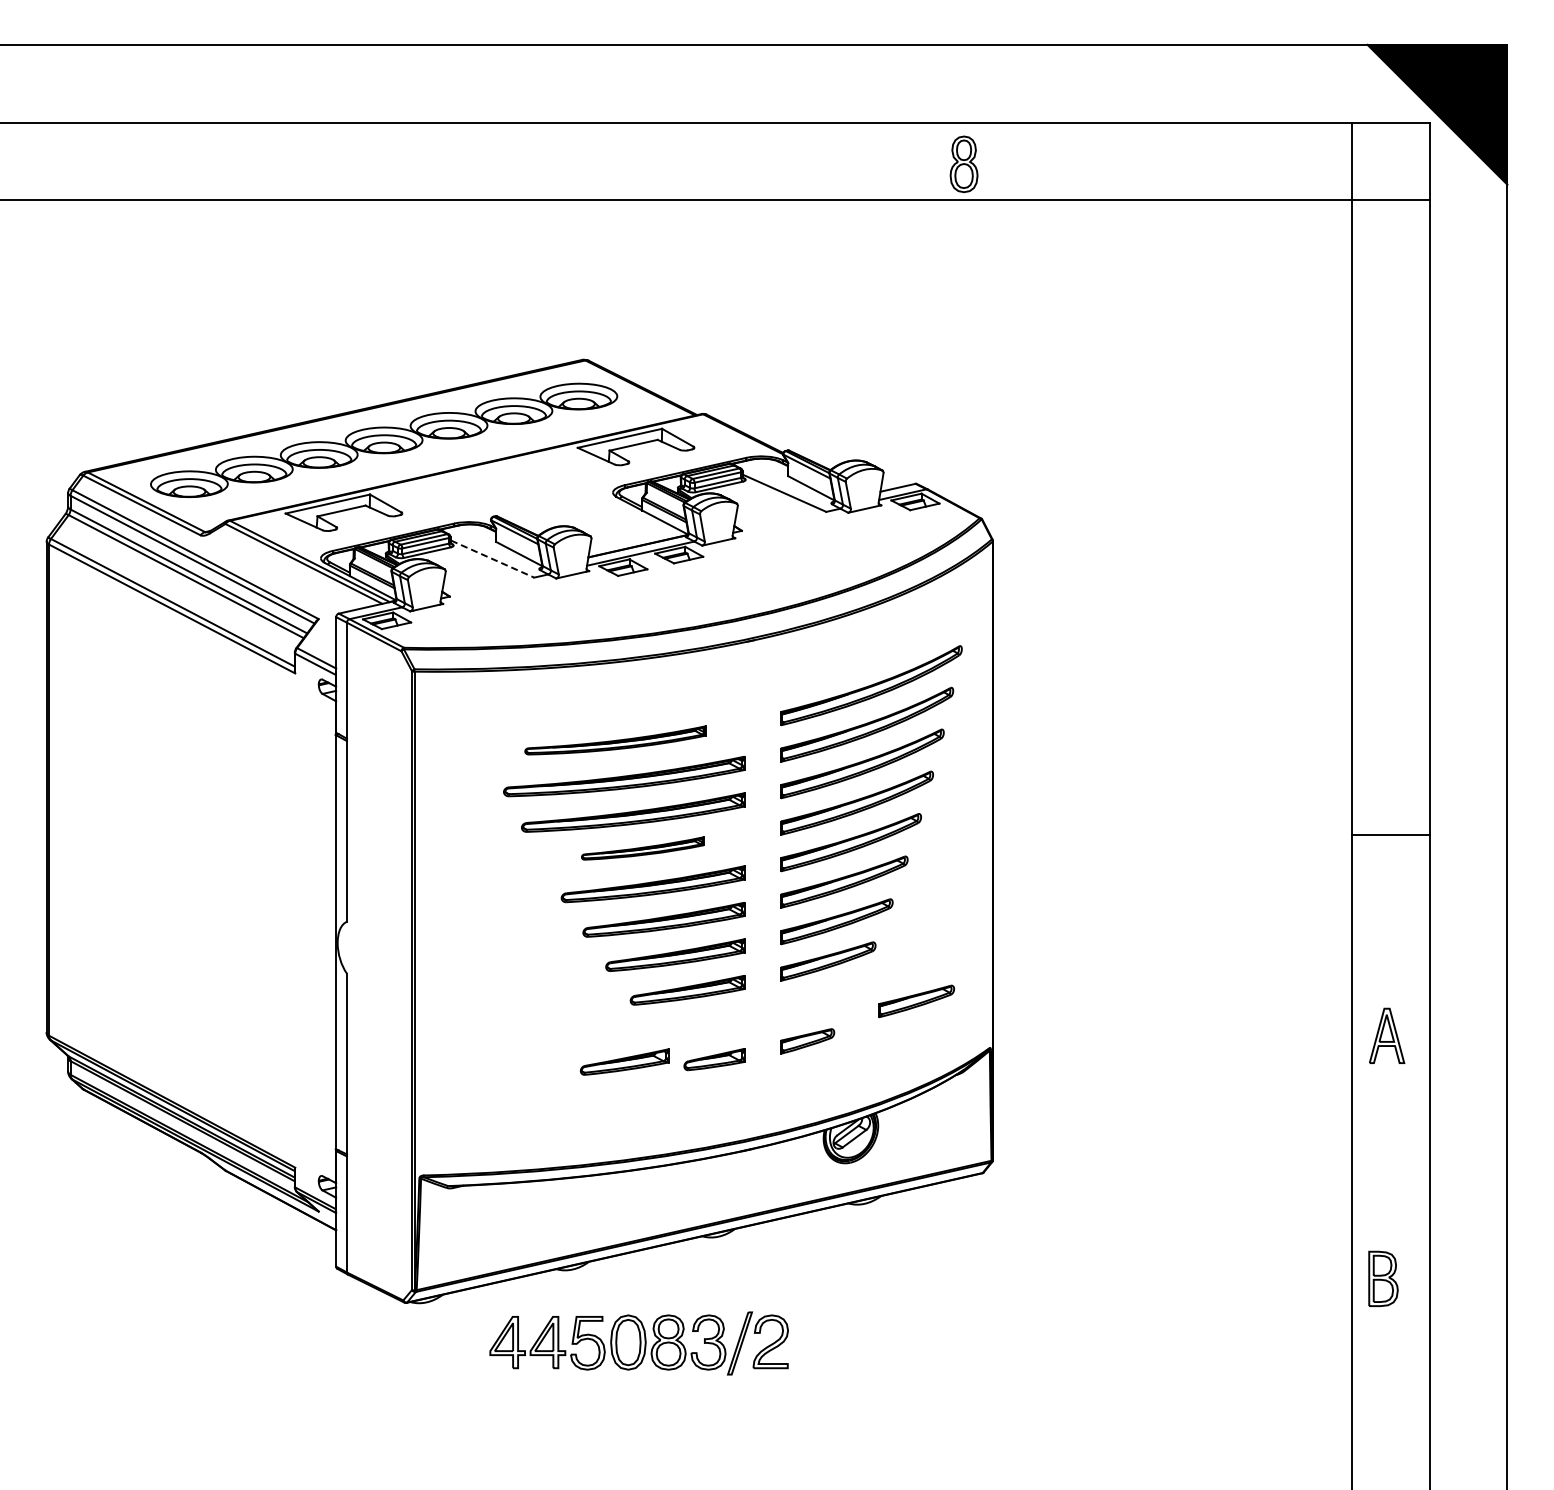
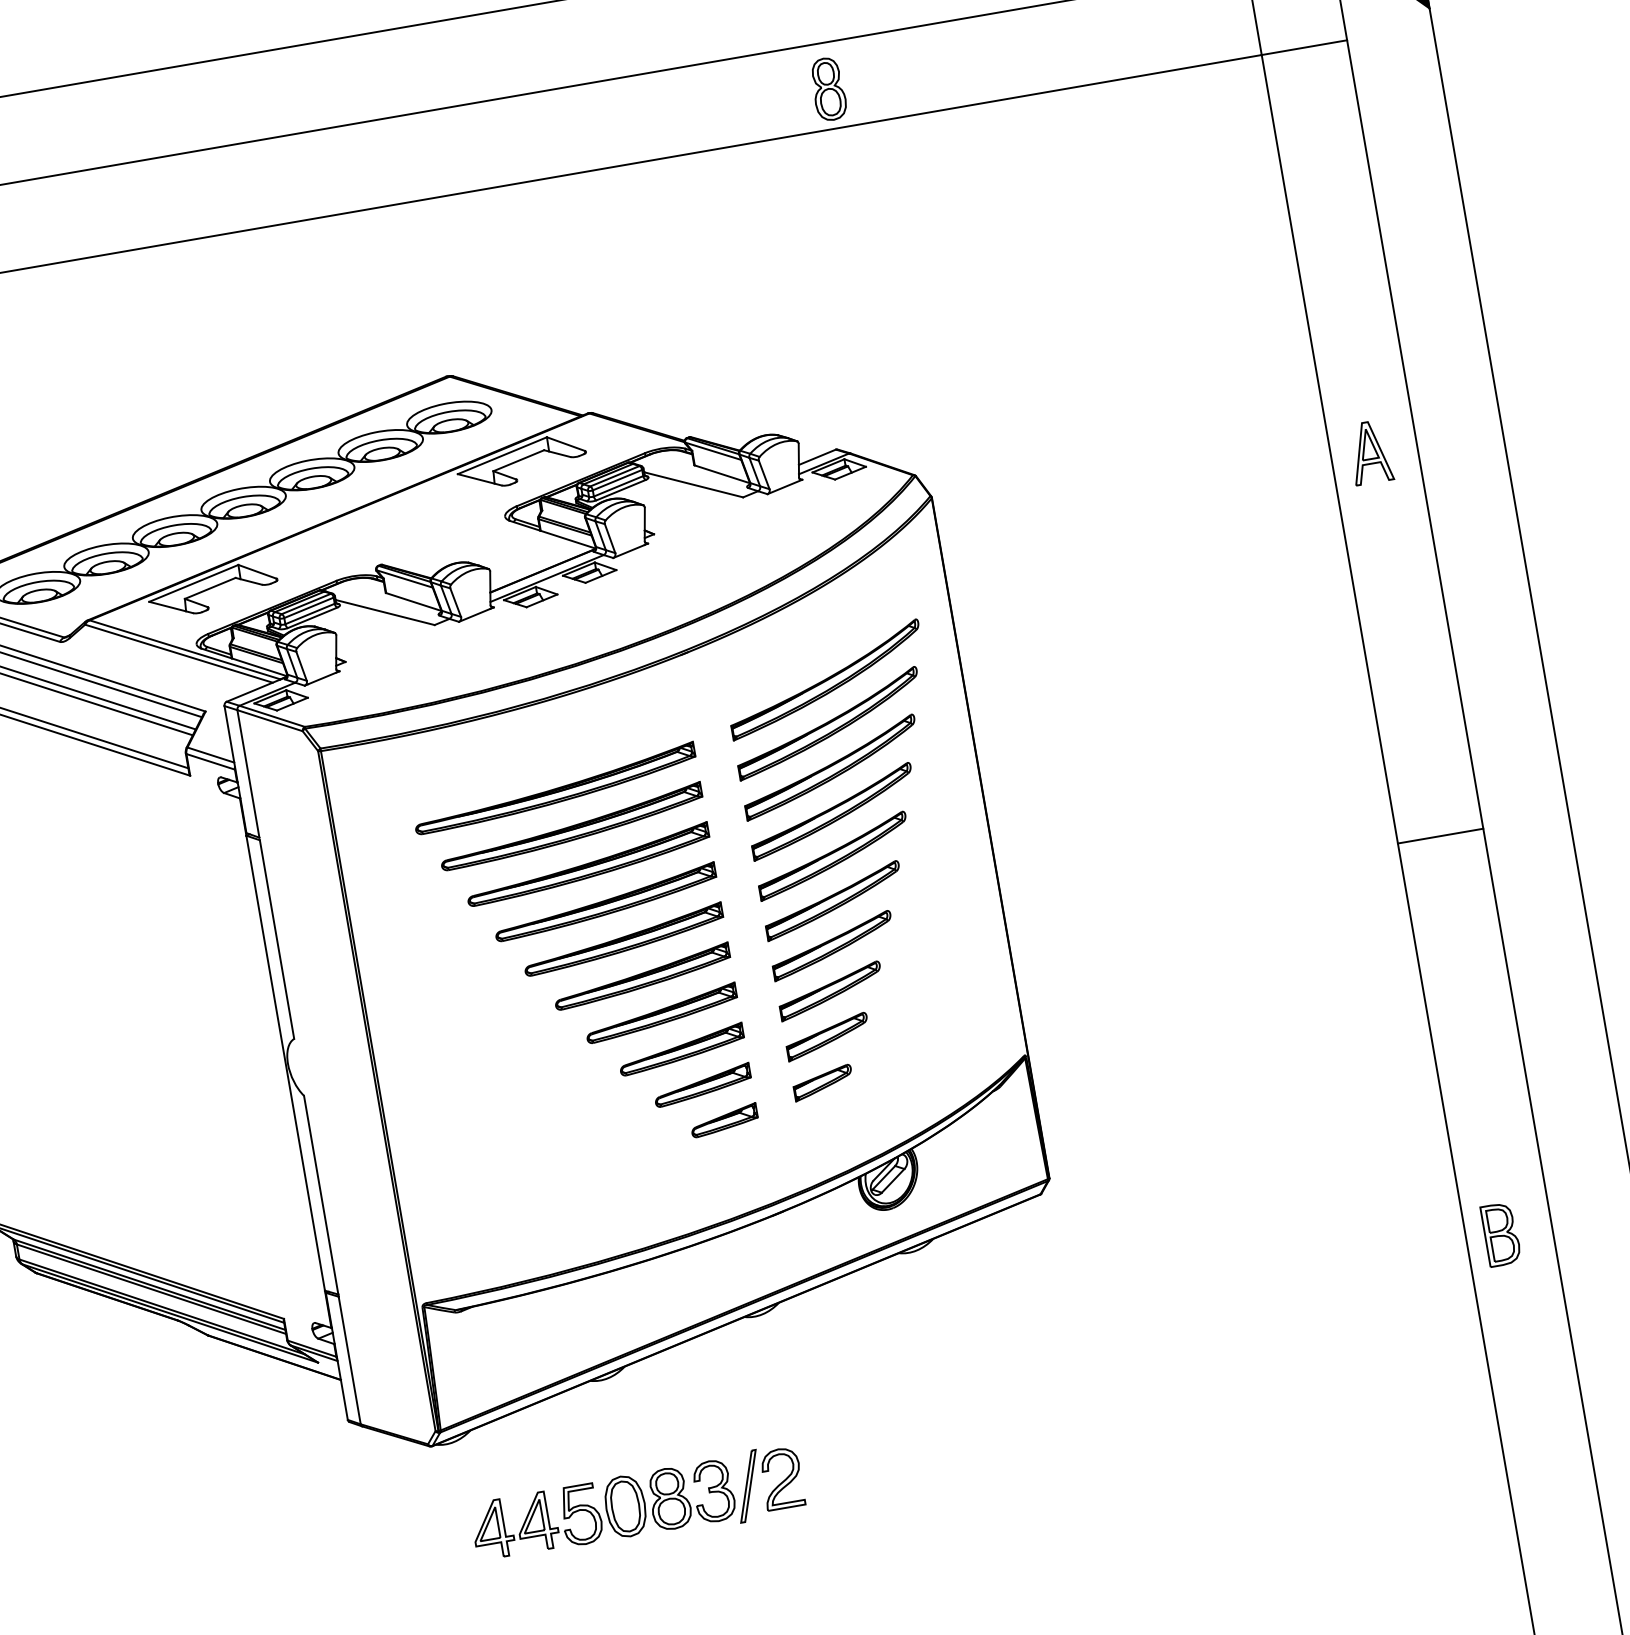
line: (492, 559) -> (385, 613), dashed -> solid
part: (615, 740) -> (554, 788), size x1.43
line: (1390, 834) -> (1440, 836), moved
part: (642, 848) -> (605, 902), size x1.67
part: (916, 1001) -> (827, 1036), moved
part: (1387, 1035) -> (1370, 451), moved
part: (624, 1061) -> (702, 1084), moved
part: (638, 1343) -> (636, 1505), moved

